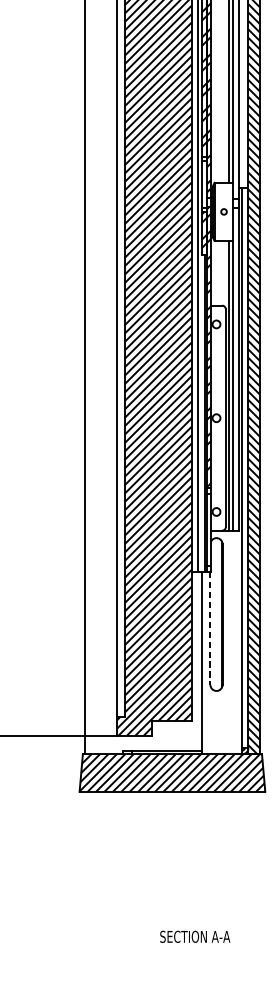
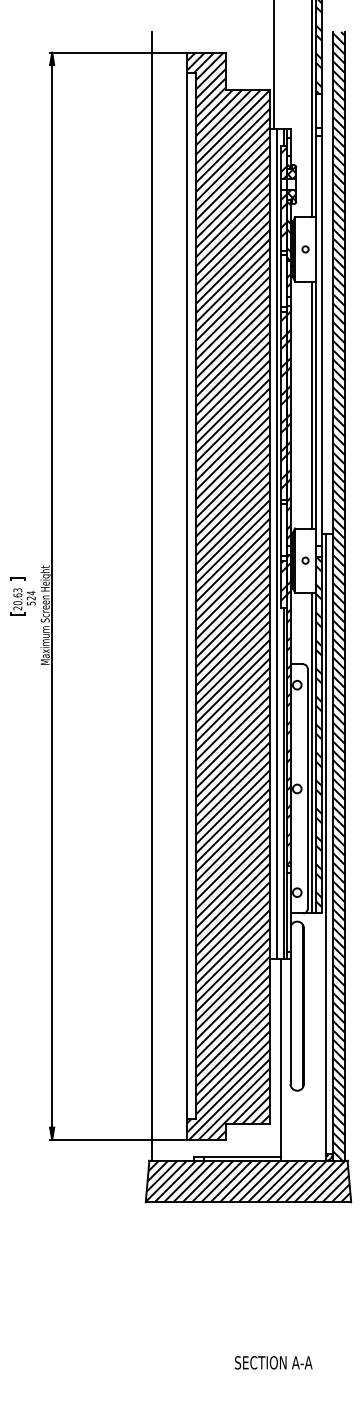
hatch: (235, 366) -> (318, 731), added
line: (210, 629) -> (290, 1022), dashed -> solid

